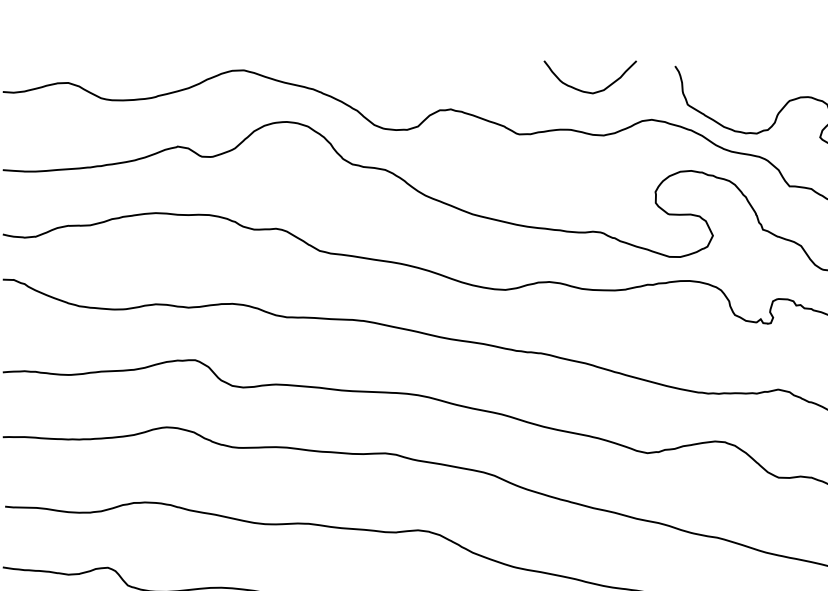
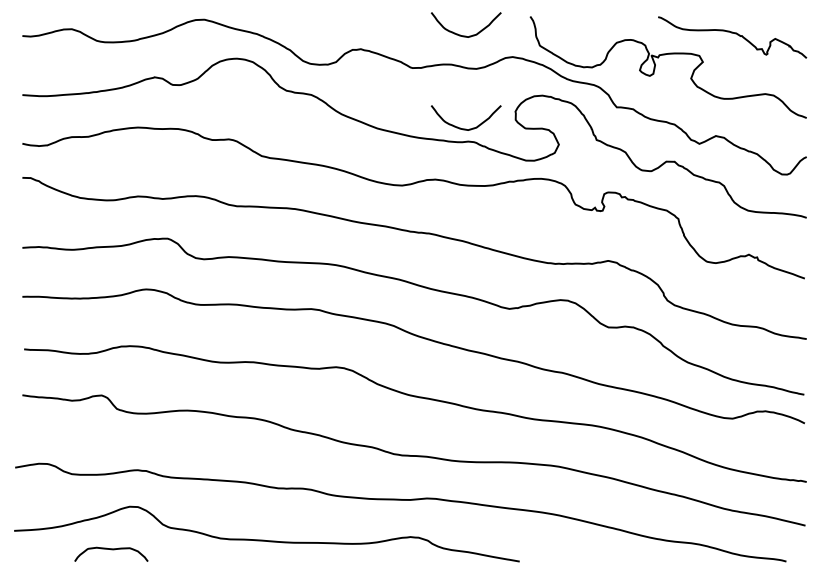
curve: (589, 214) -> (465, 128), added

